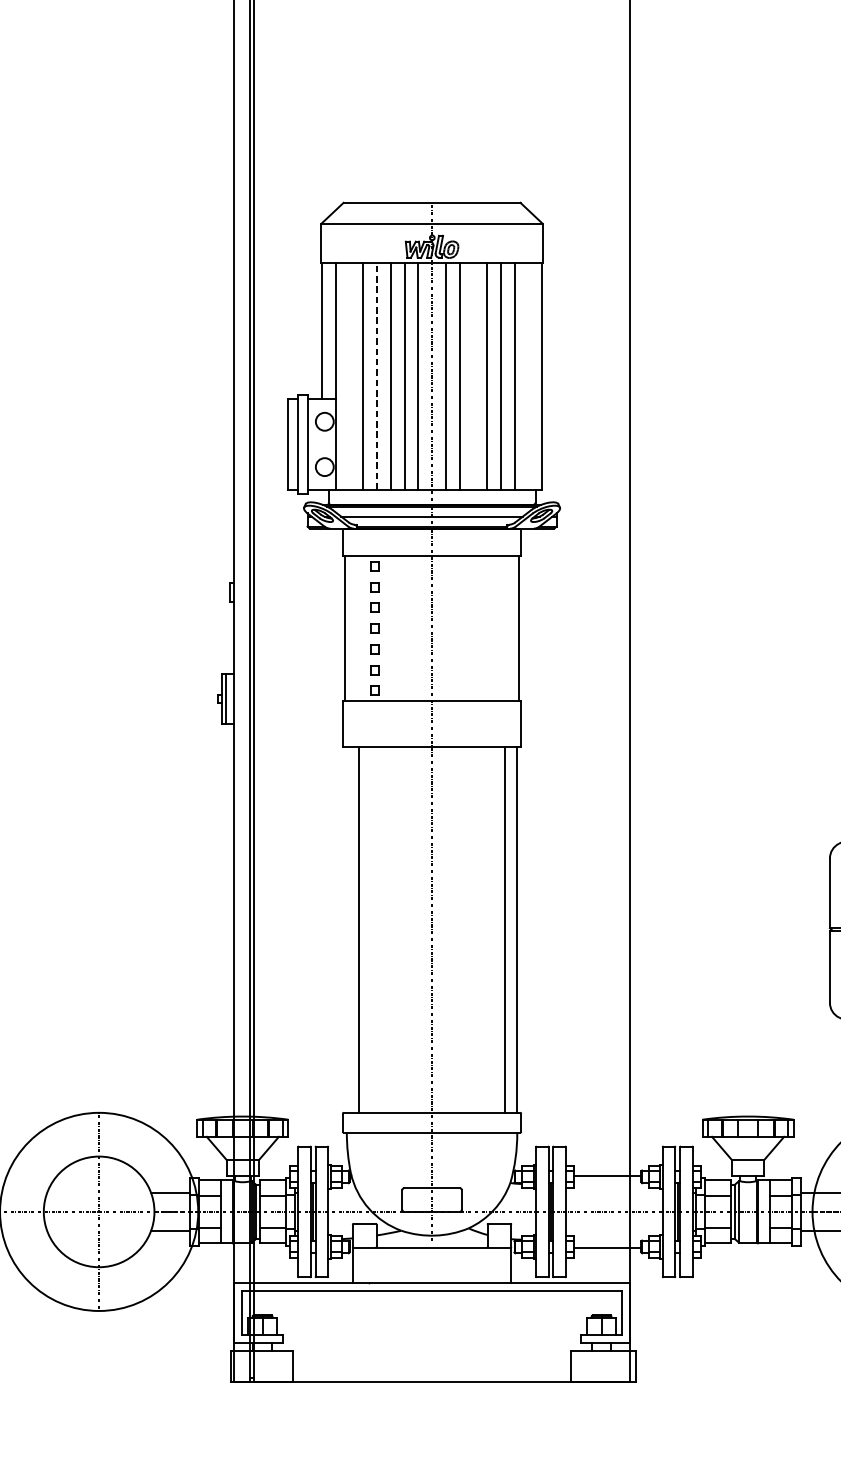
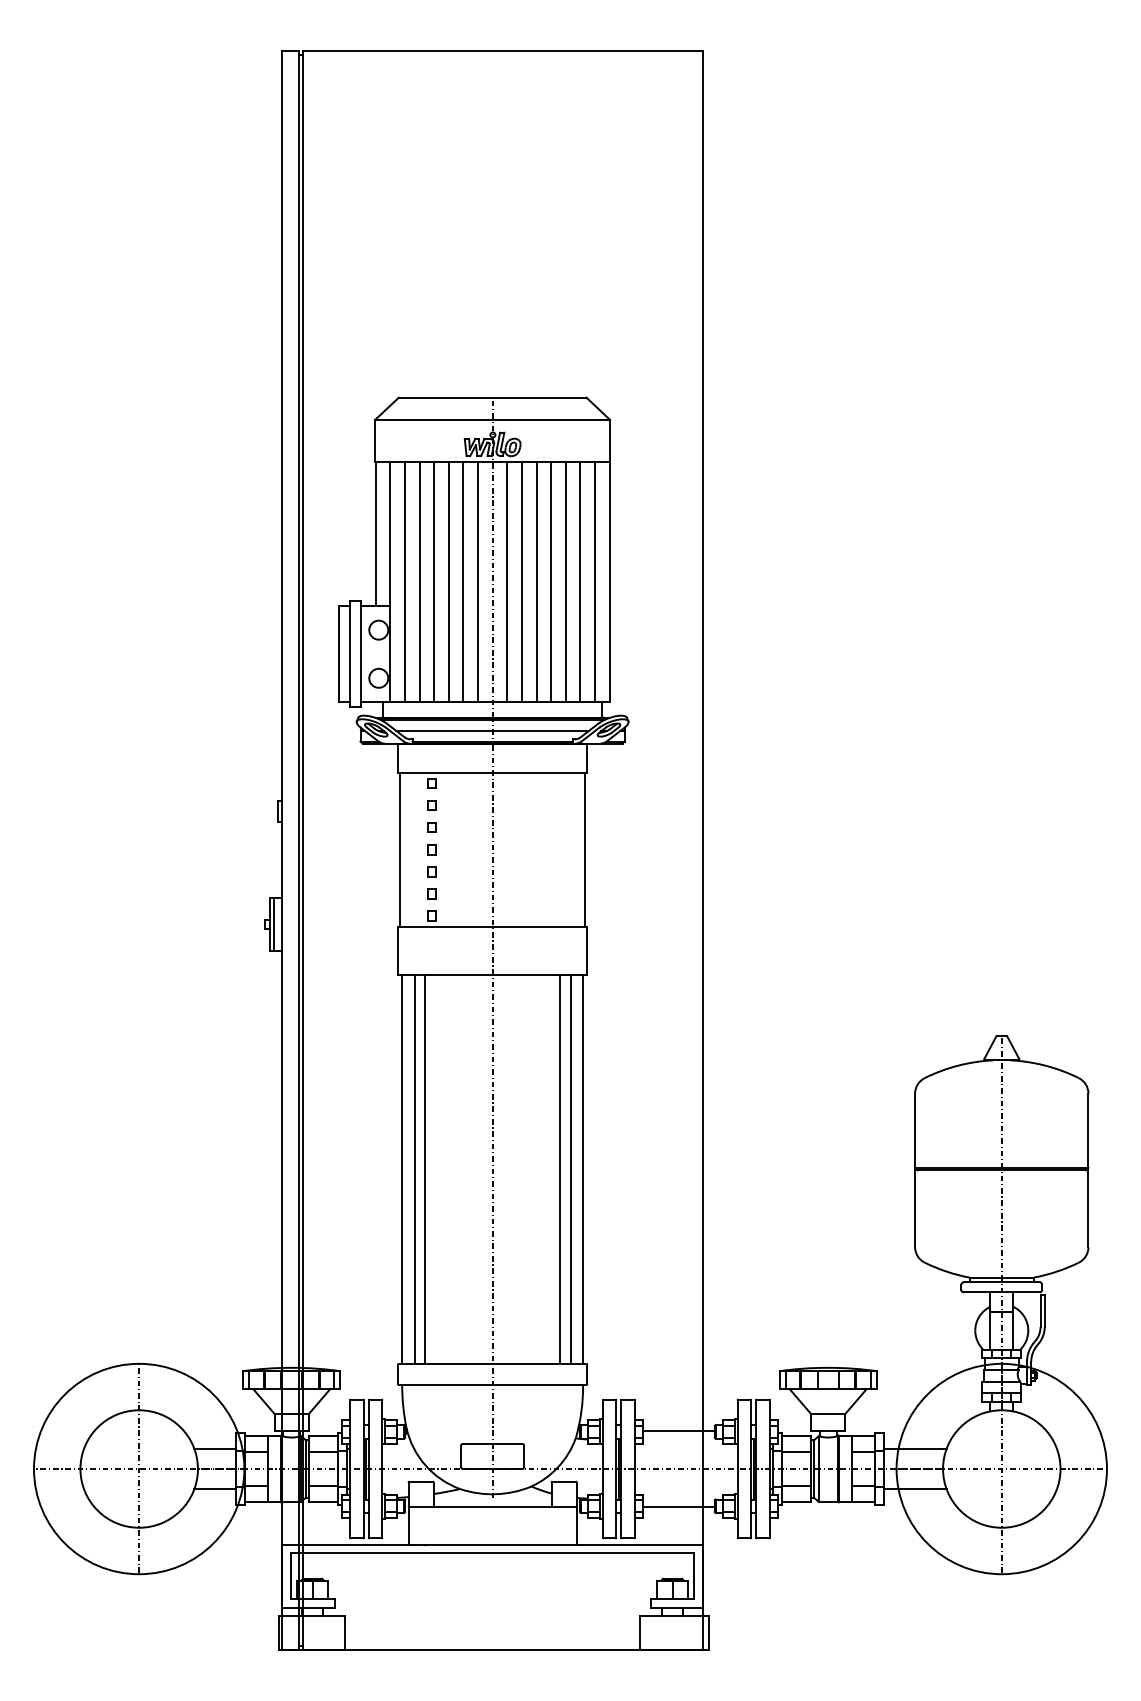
line: (349, 375) -> (404, 581), added
line: (377, 375) -> (434, 581), dashed -> solid
line: (473, 375) -> (536, 581), added
line: (527, 375) -> (594, 581), added
line: (347, 929) -> (402, 1169), added
line: (367, 929) -> (424, 1169), added
line: (495, 929) -> (560, 1169), added

